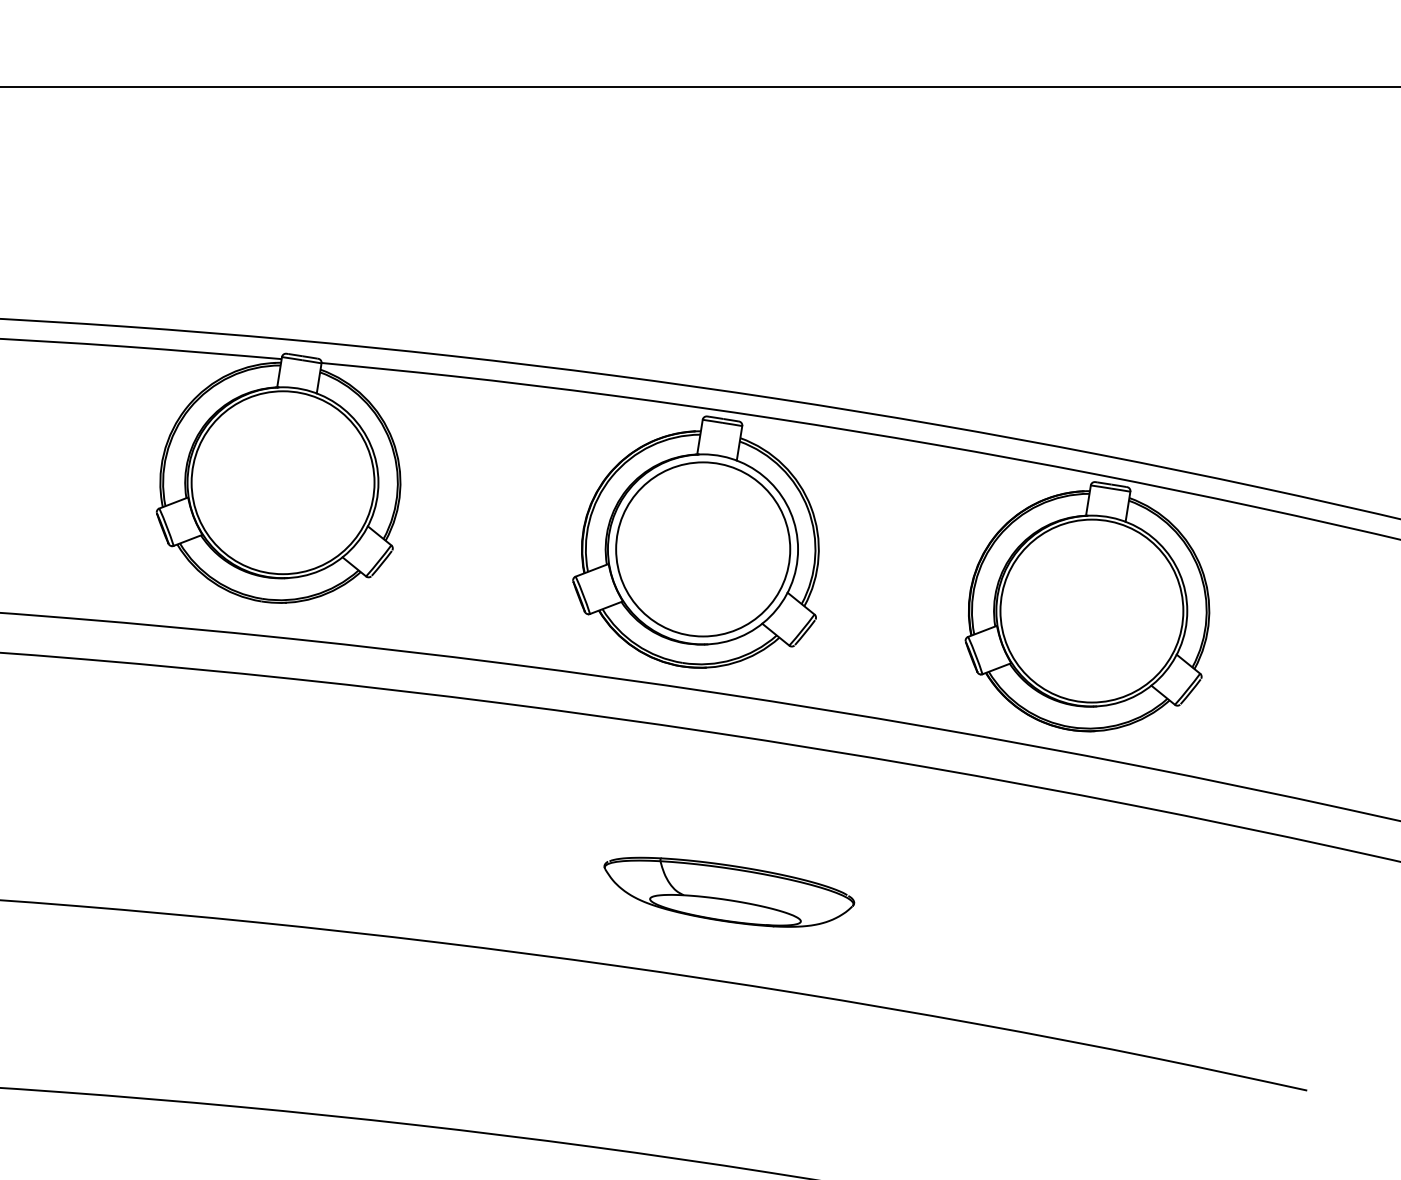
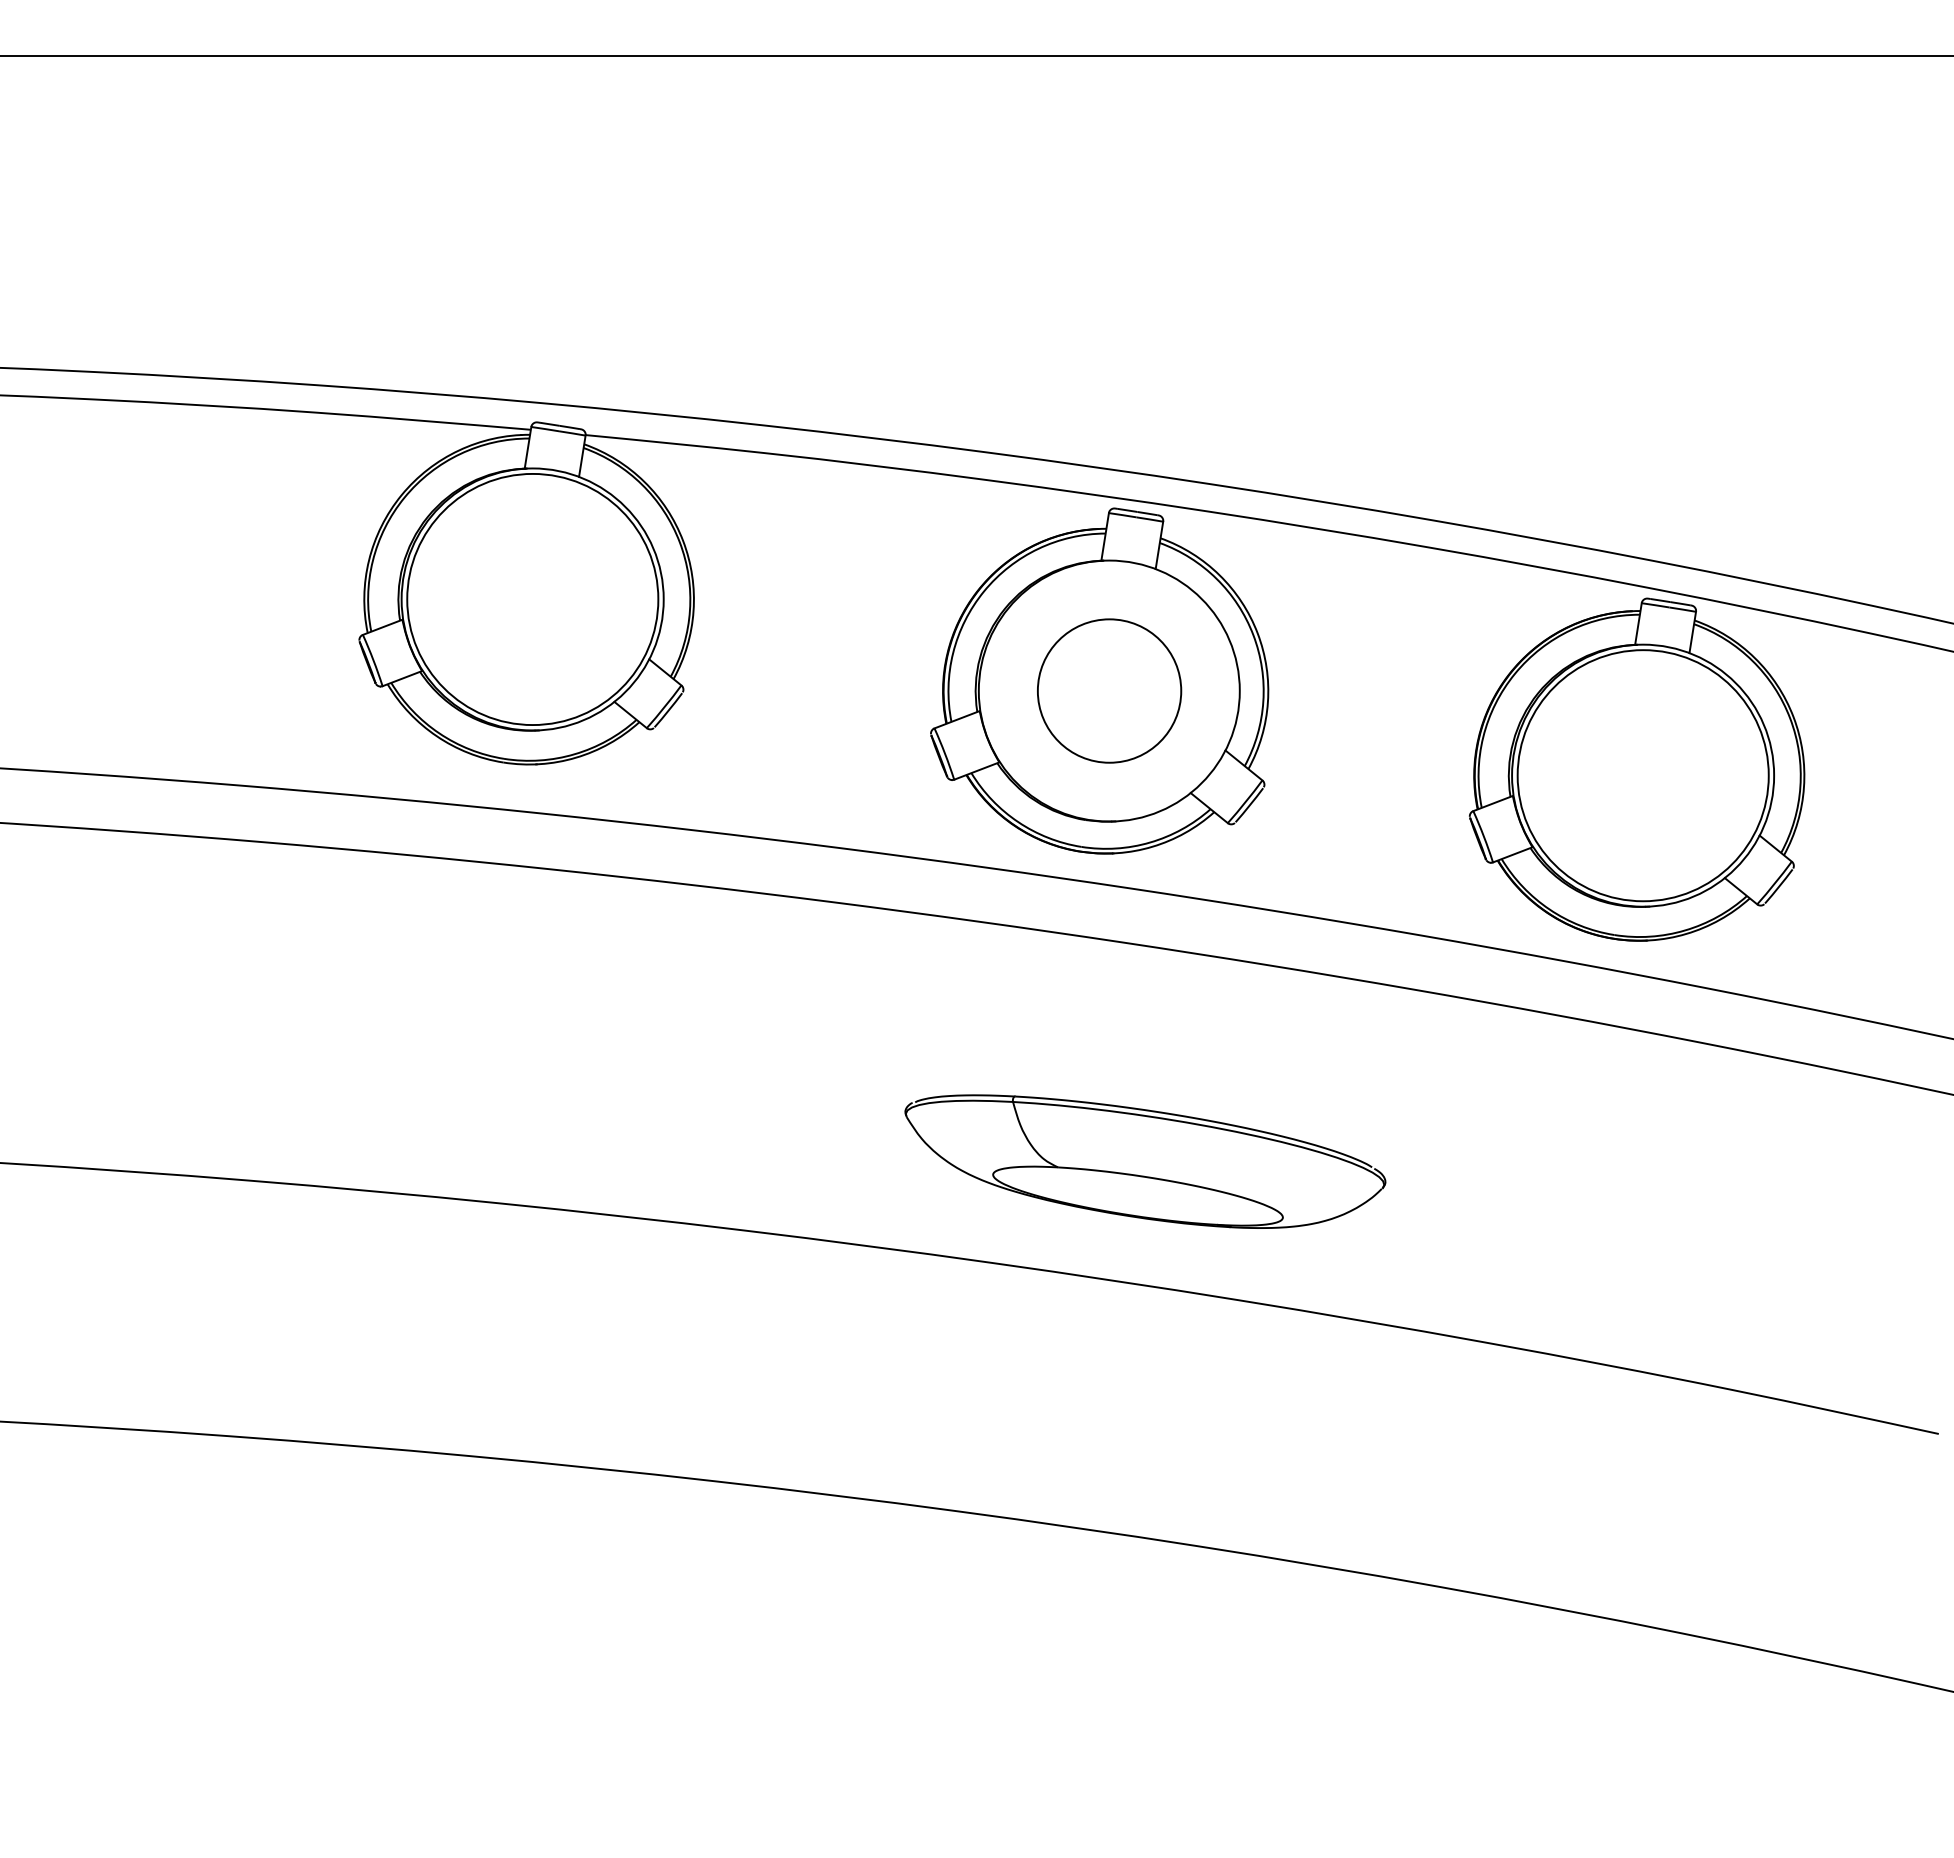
circle: (703, 549) -> (1109, 690), size x0.6
part: (729, 892) -> (1145, 1161), size x1.4

